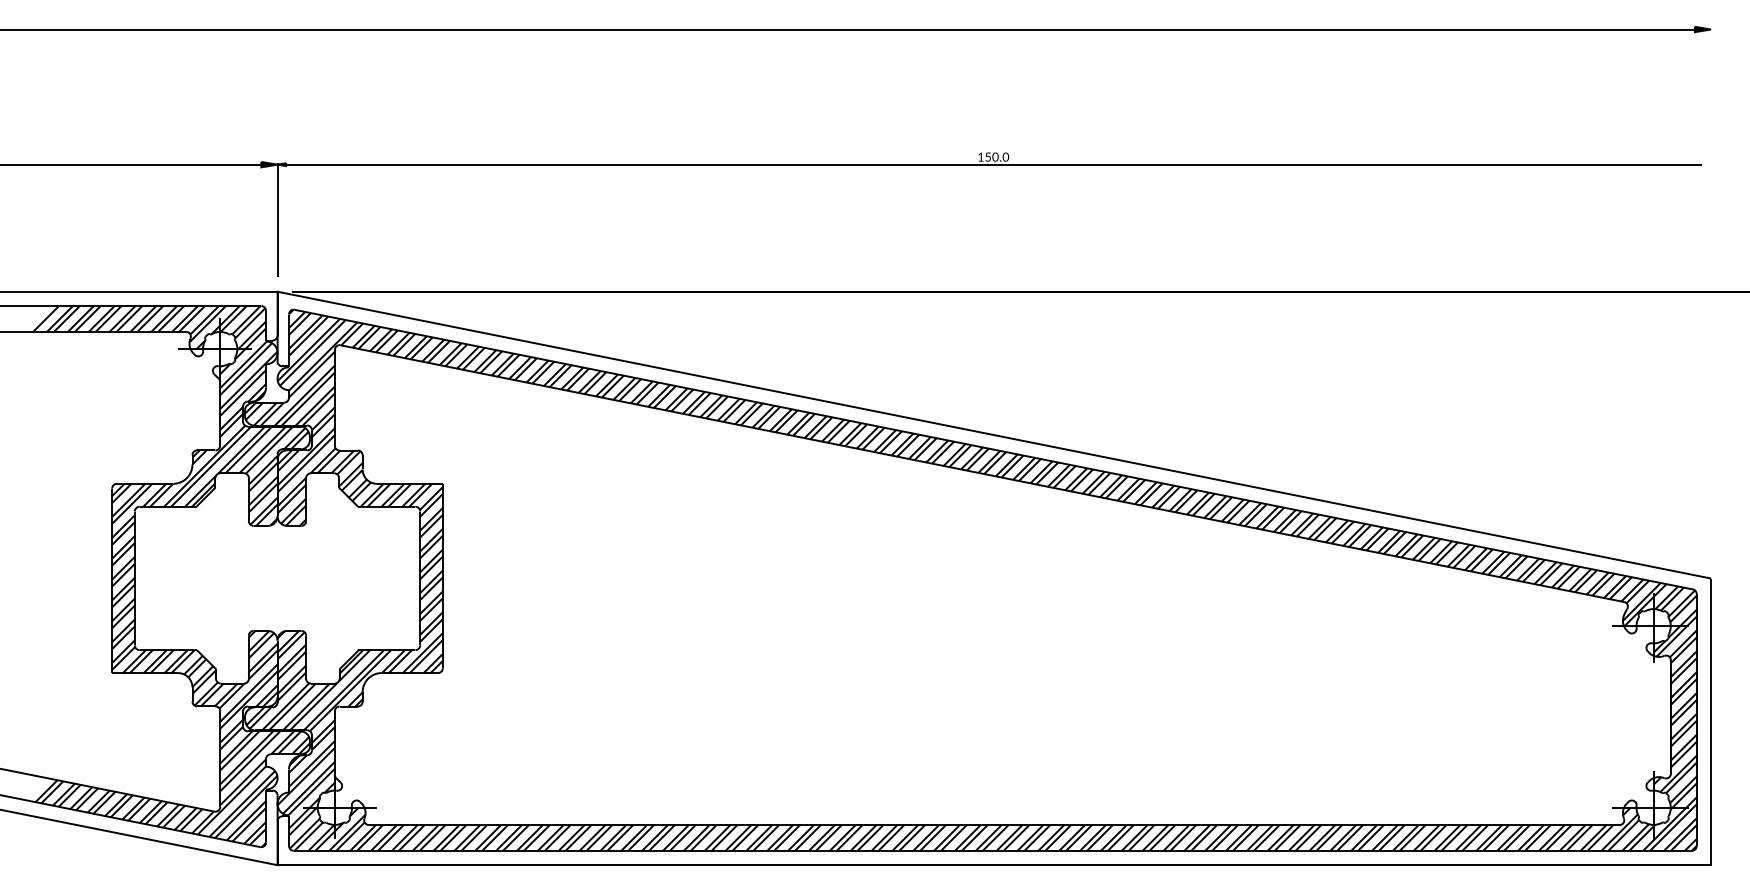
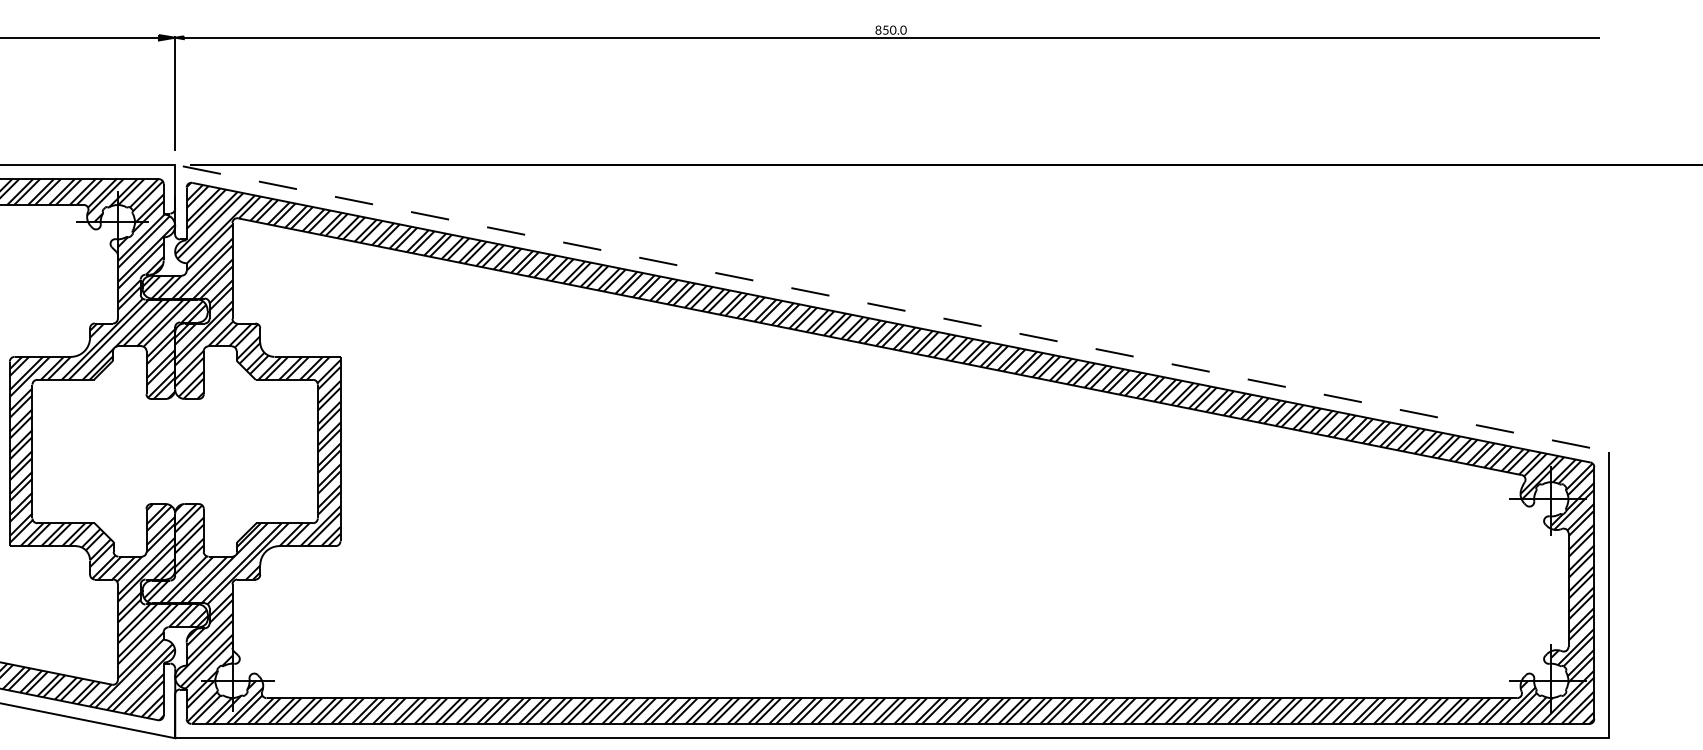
text: (980, 156) -> (878, 29), 150.0 -> 850.0
line: (960, 428) -> (858, 301), solid -> dashed

